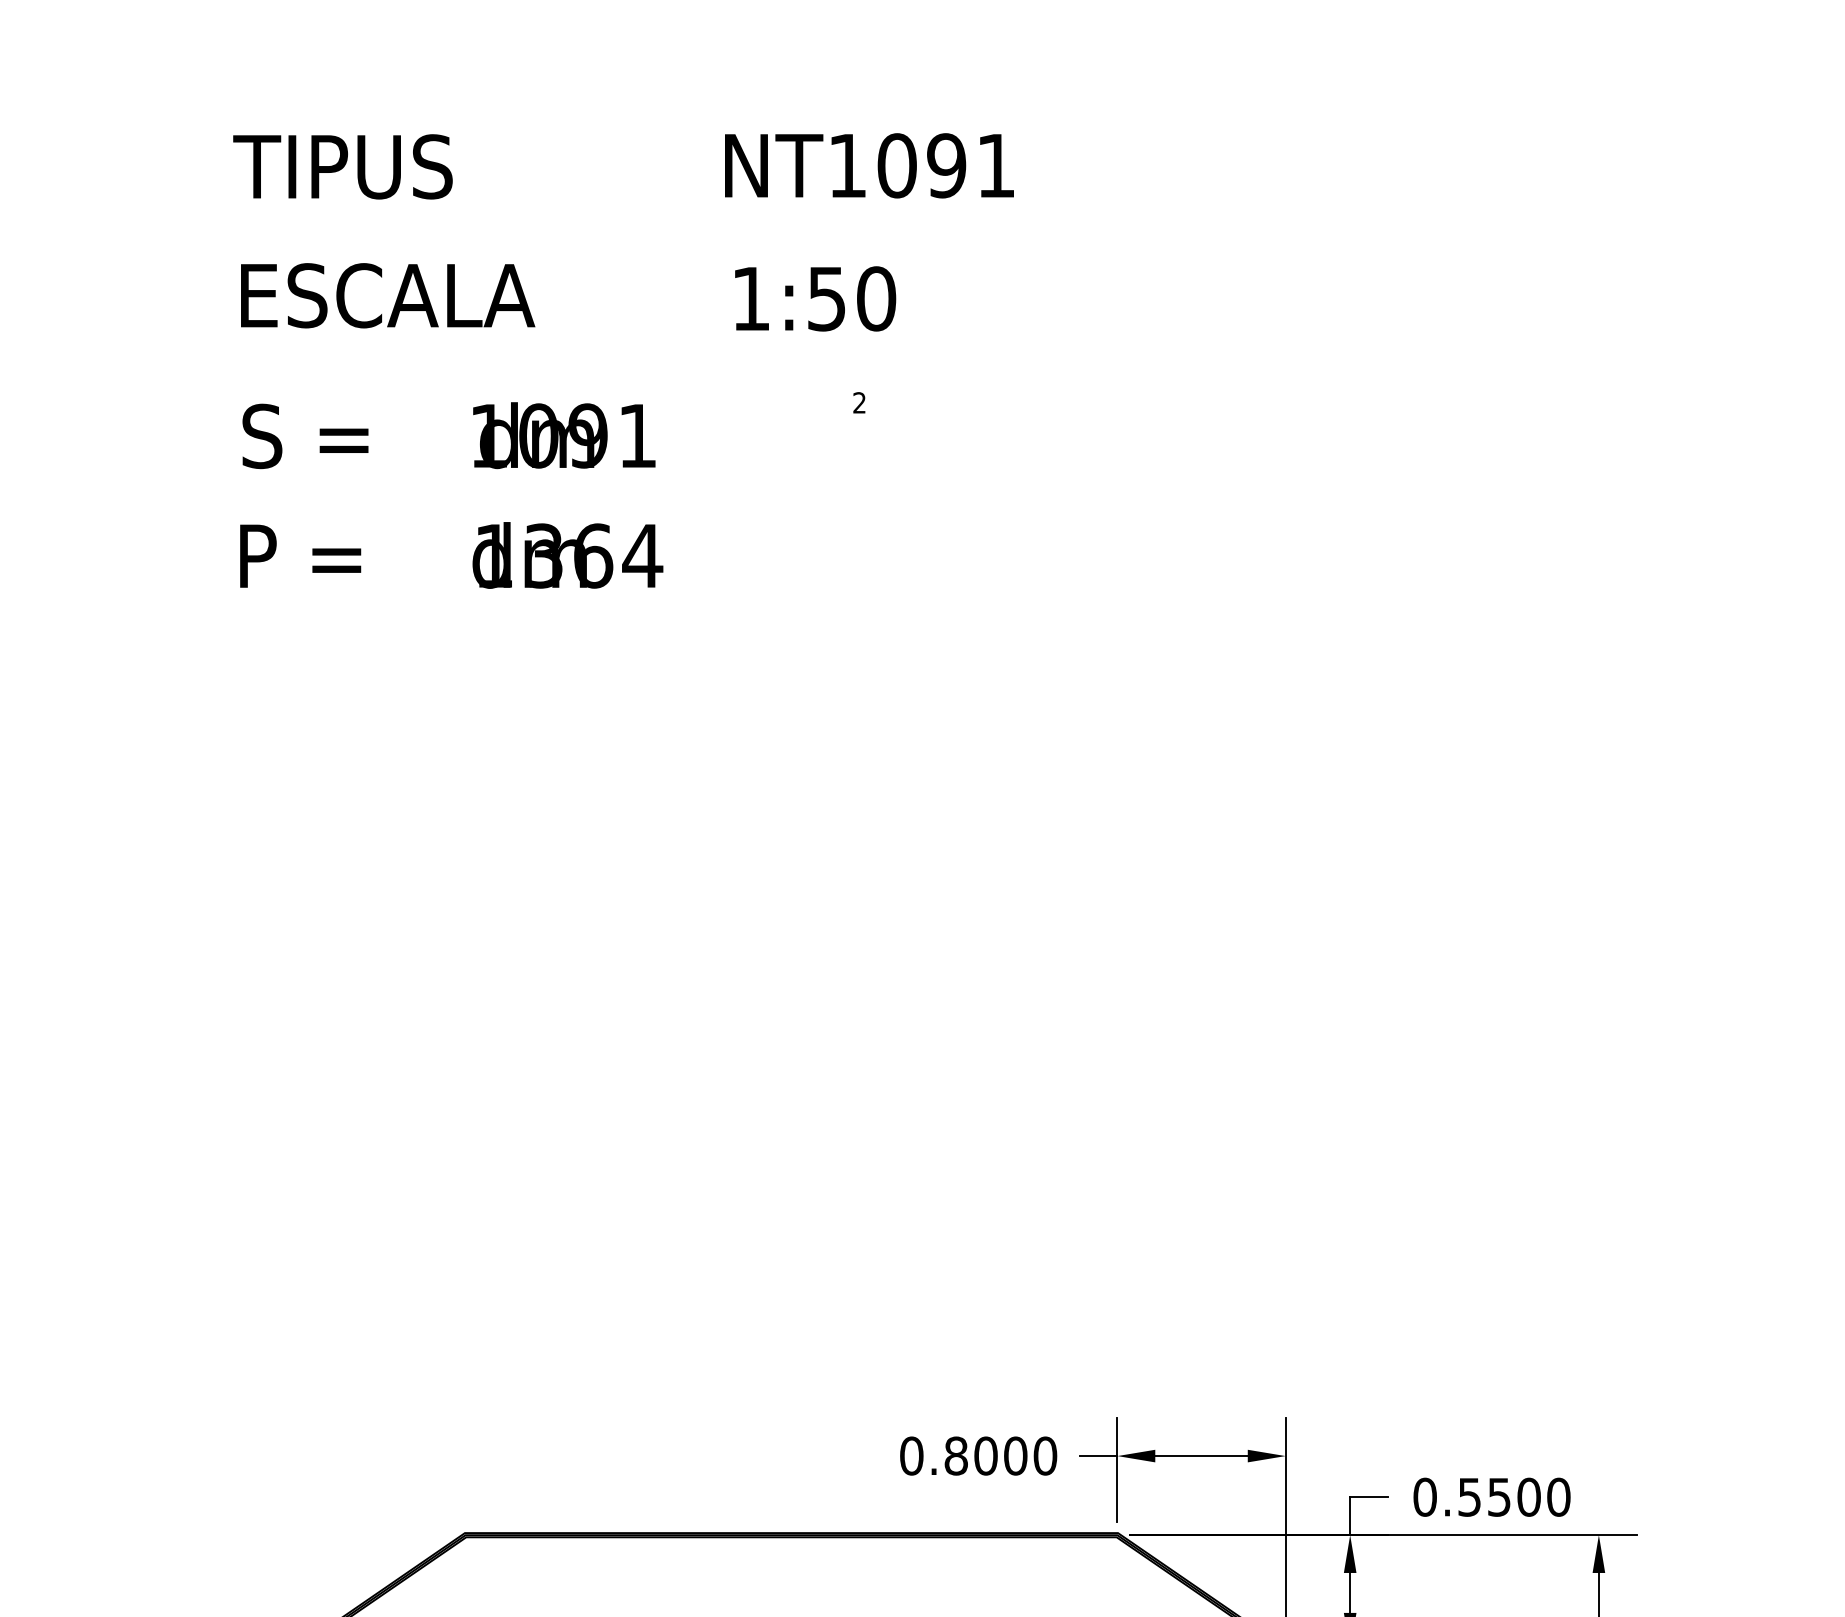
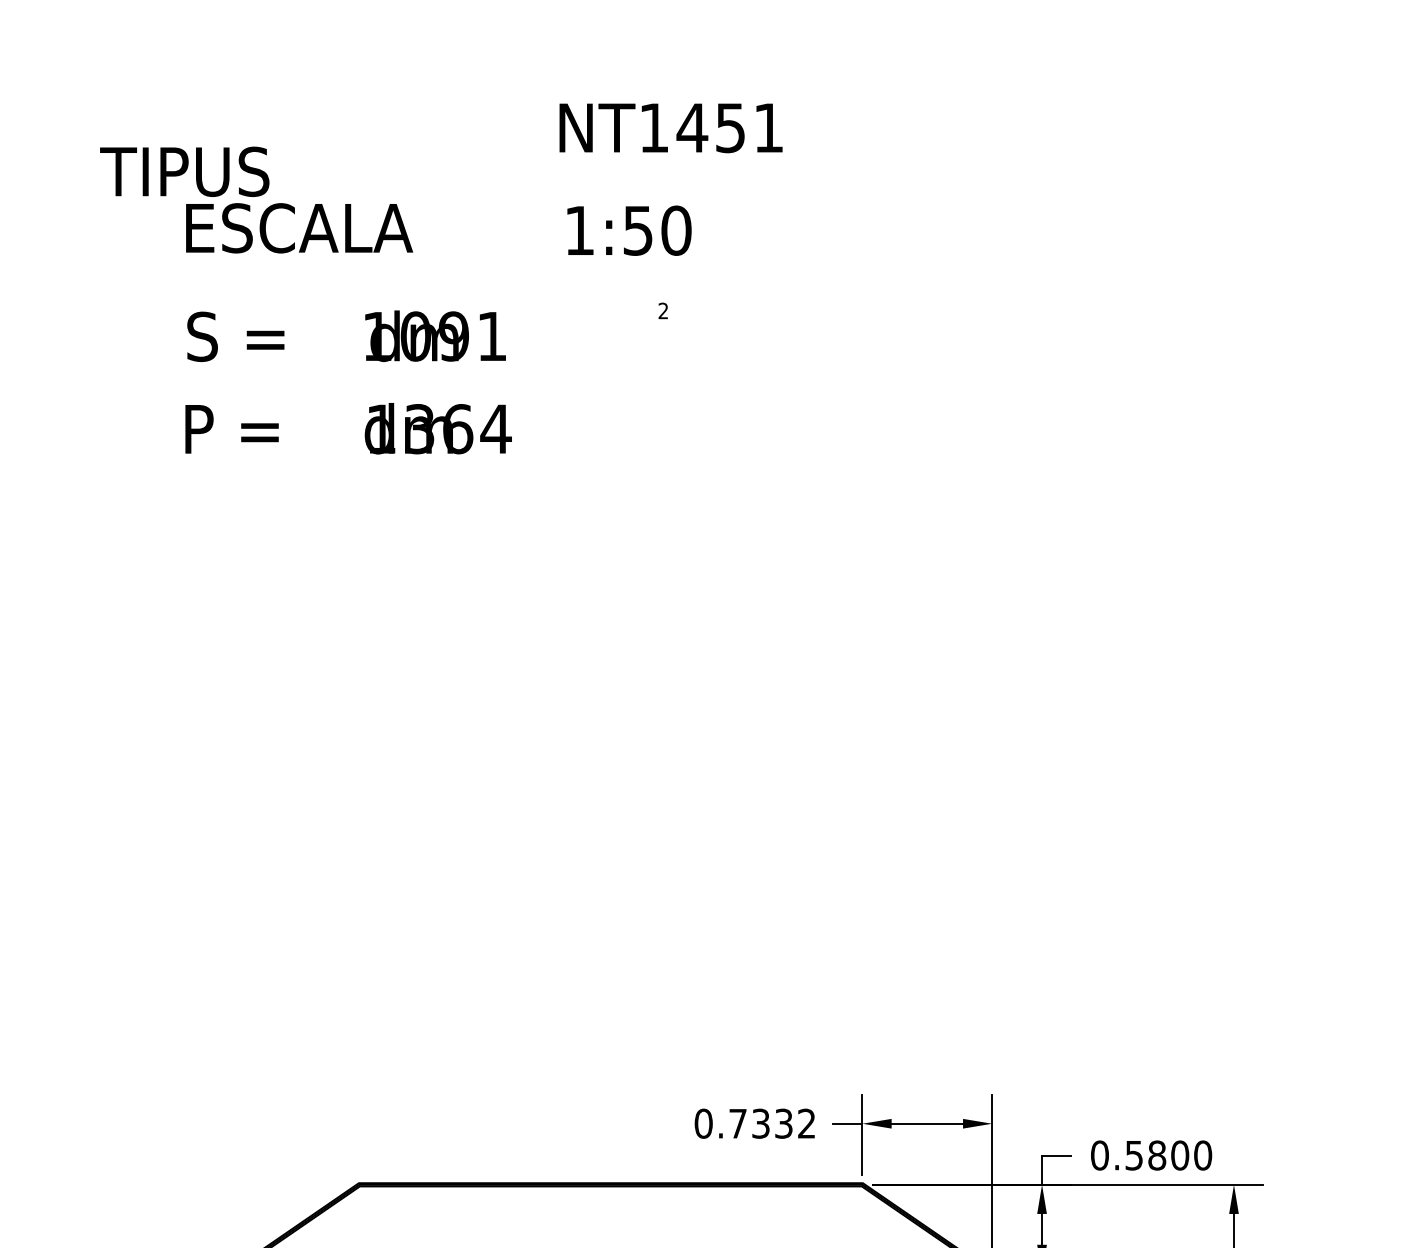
text: (920, 165) -> (710, 127), NT1091 -> NT1451
text: (342, 166) -> (184, 171), moved
text: (1000, 1455) -> (772, 1123), 0.8000 -> 0.7332
text: (1499, 1497) -> (1157, 1155), 0.5500 -> 0.5800

